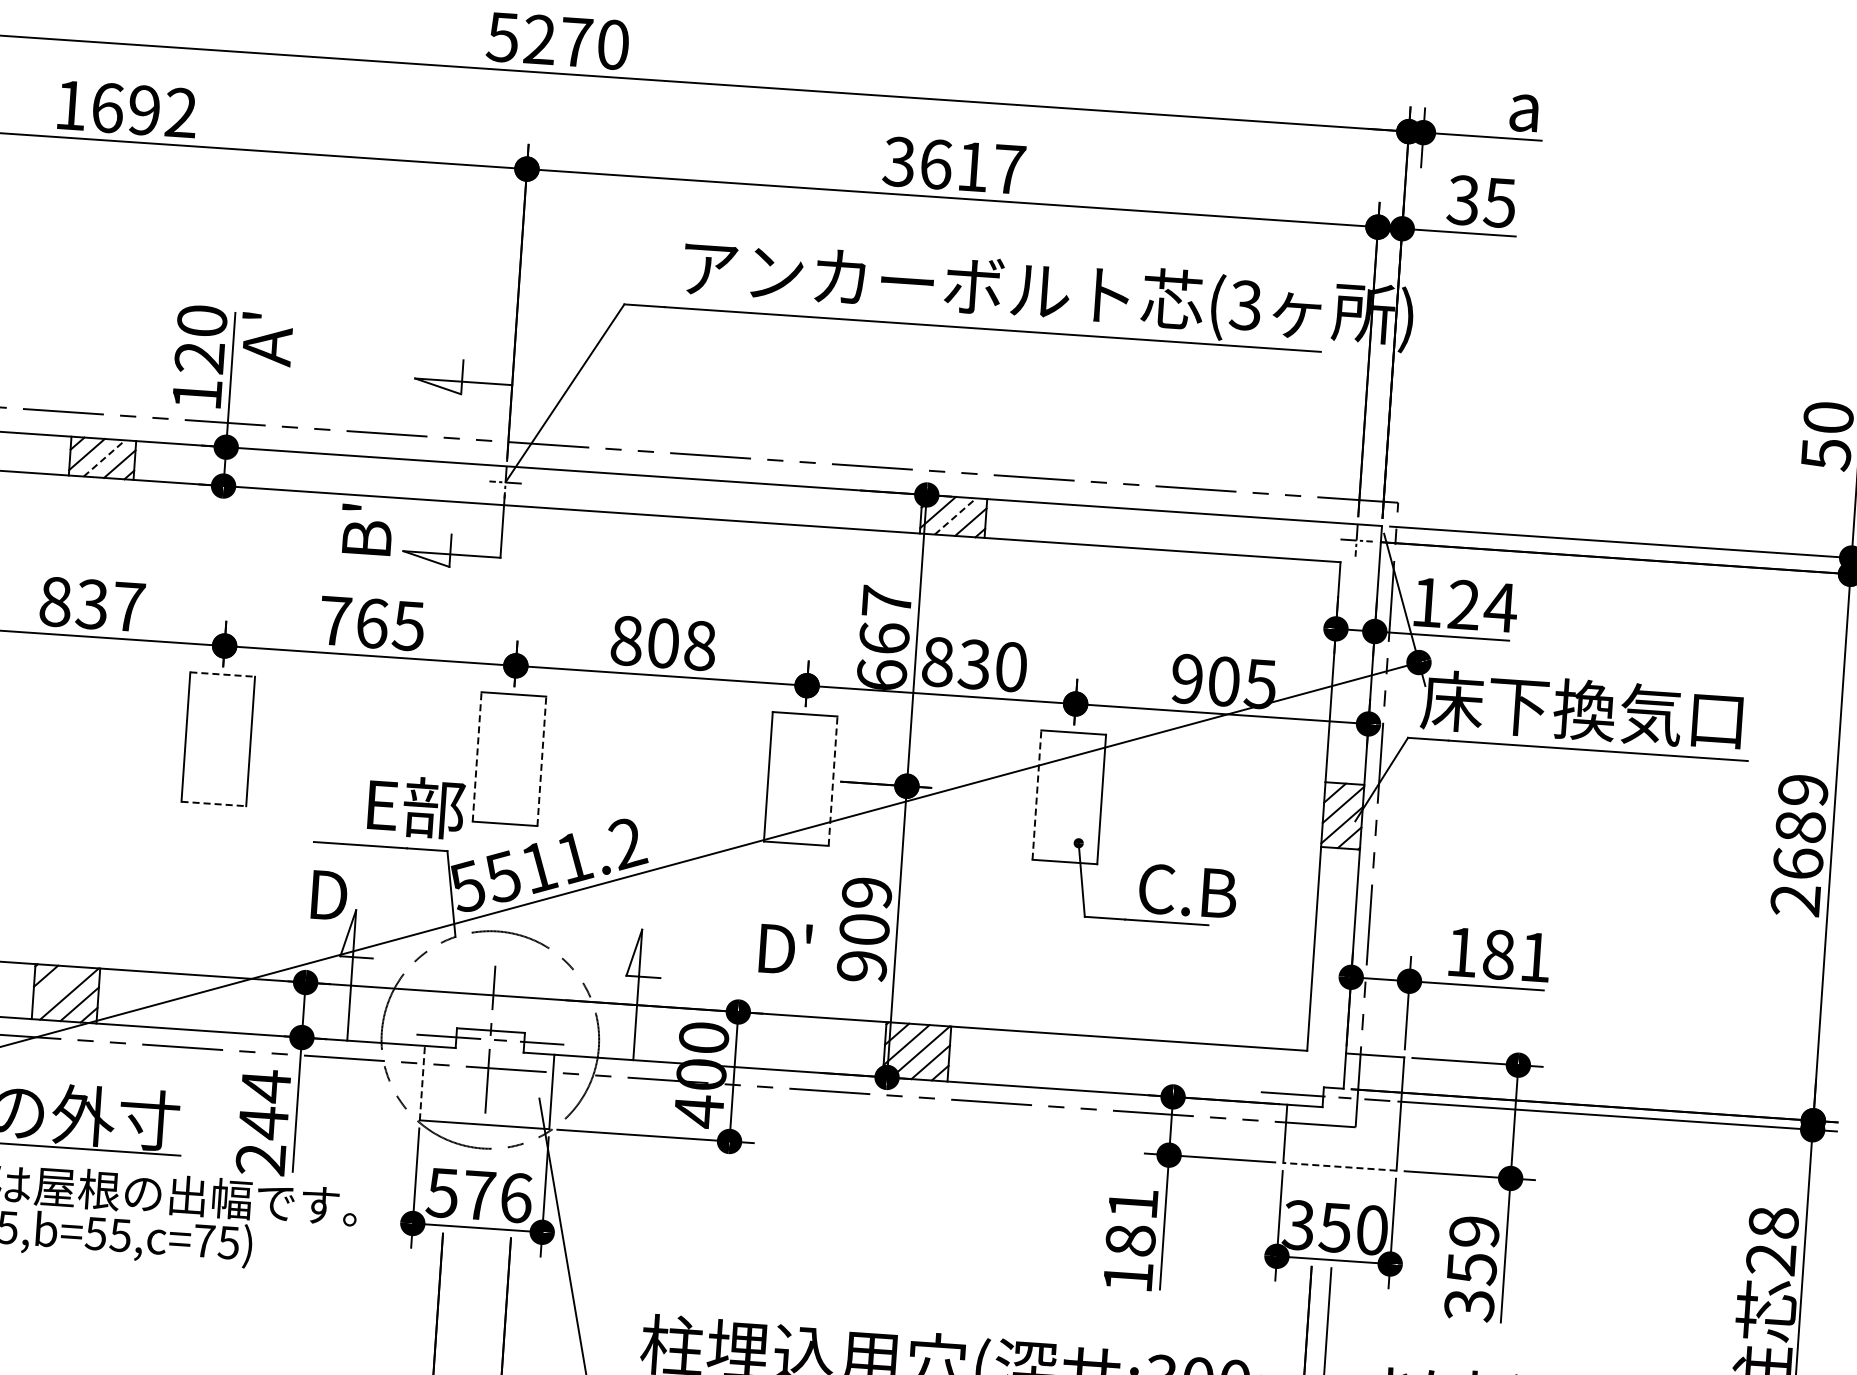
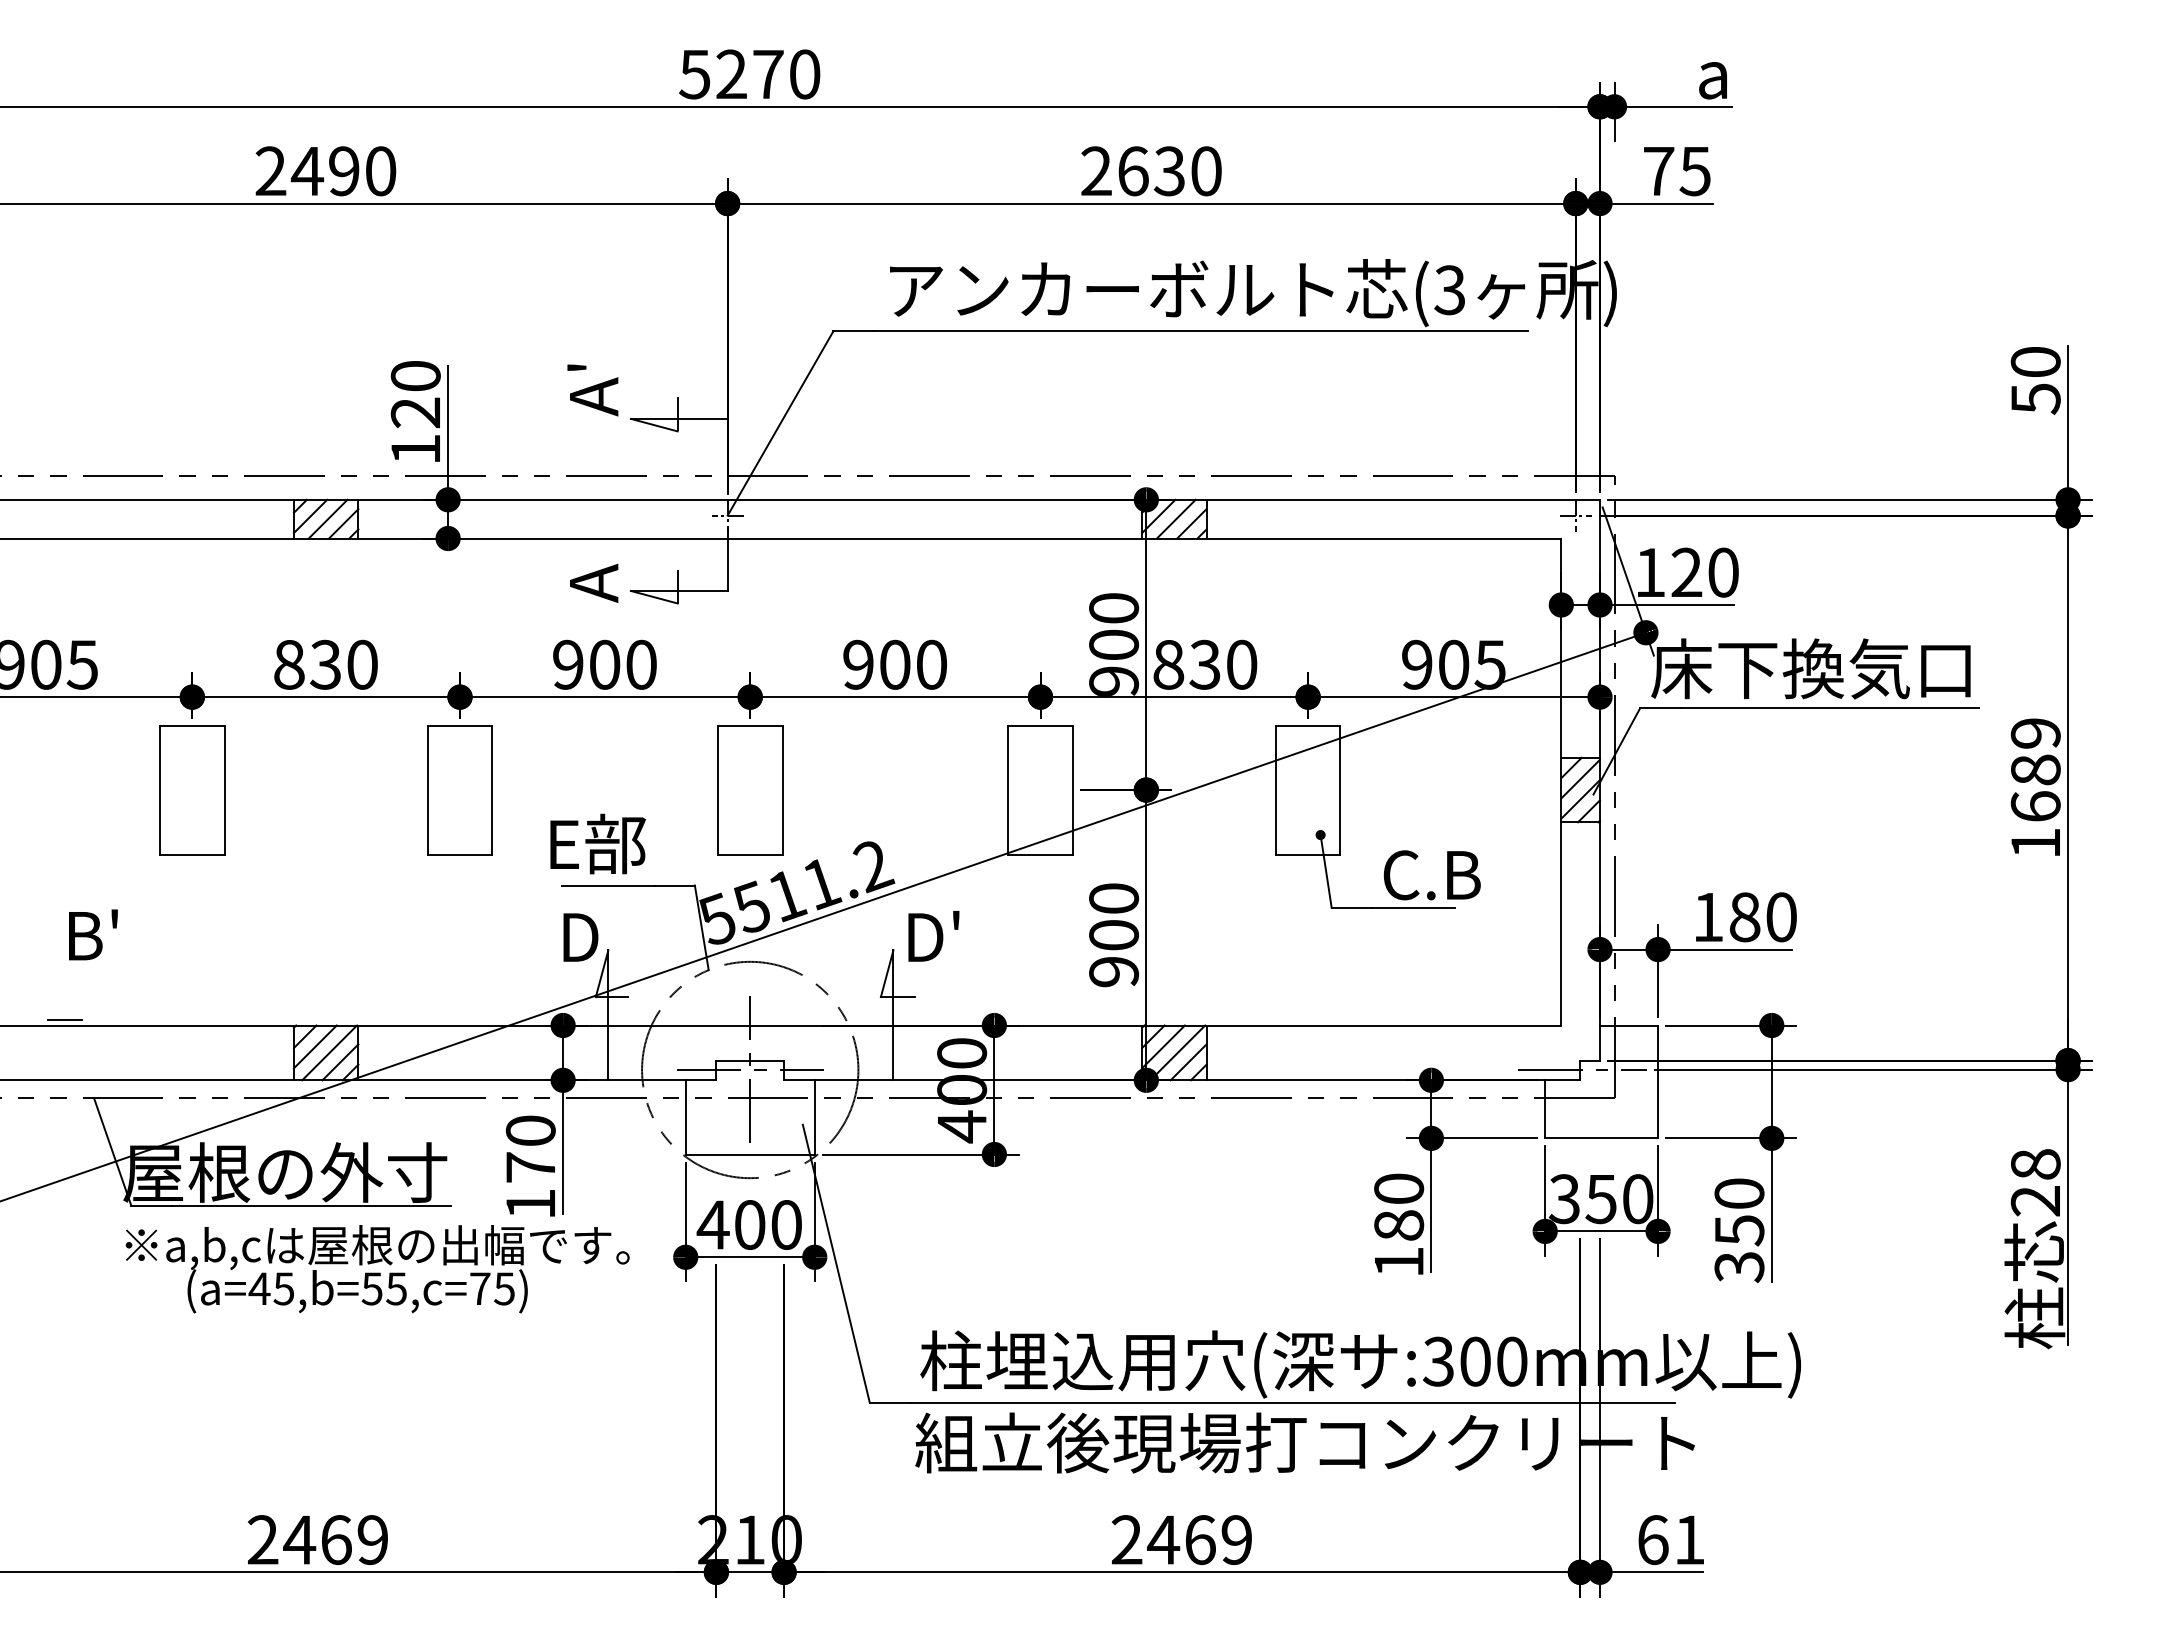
text: (125, 109) -> (325, 171), 1692 -> 2490
text: (953, 165) -> (1150, 171), 3617 -> 2630
text: (1463, 200) -> (1658, 171), 35 -> 75
text: (266, 339) -> (592, 390), moved
line: (104, 457) -> (328, 518), dashed -> solid
line: (955, 515) -> (1176, 518), dashed -> solid
text: (365, 532) -> (592, 574), B' -> A
text: (129, 606) -> (362, 664), 837 -> 830
text: (1499, 607) -> (1722, 572), 124 -> 120
text: (371, 623) -> (604, 664), 765 -> 900
text: (884, 637) -> (1114, 644), 667 -> 900
text: (663, 643) -> (895, 664), 808 -> 900
line: (223, 674) -> (460, 725), dashed -> solid
line: (477, 756) -> (718, 789), dashed -> solid
line: (541, 760) -> (782, 789), dashed -> solid
line: (832, 780) -> (1072, 789), dashed -> solid
line: (1036, 794) -> (1275, 789), dashed -> solid
line: (214, 803) -> (460, 854), dashed -> solid
text: (415, 806) -> (597, 843), moved
text: (867, 892) -> (1114, 898), 909 -> 900
text: (1794, 900) -> (2034, 843), 2689 -> 1689
text: (785, 948) -> (933, 936), moved
text: (1535, 957) -> (1781, 917), 181 -> 180
line: (54, 986) -> (314, 1046), added
line: (422, 1082) -> (685, 1116), dashed -> solid
text: (263, 1121) -> (530, 1166), 244 -> 170
line: (1339, 1166) -> (1601, 1138), dashed -> solid
text: (479, 1194) -> (749, 1224), 576 -> 400
text: (1133, 1203) -> (1399, 1188), 181 -> 180
text: (1474, 1231) -> (1739, 1193), 359 -> 350

